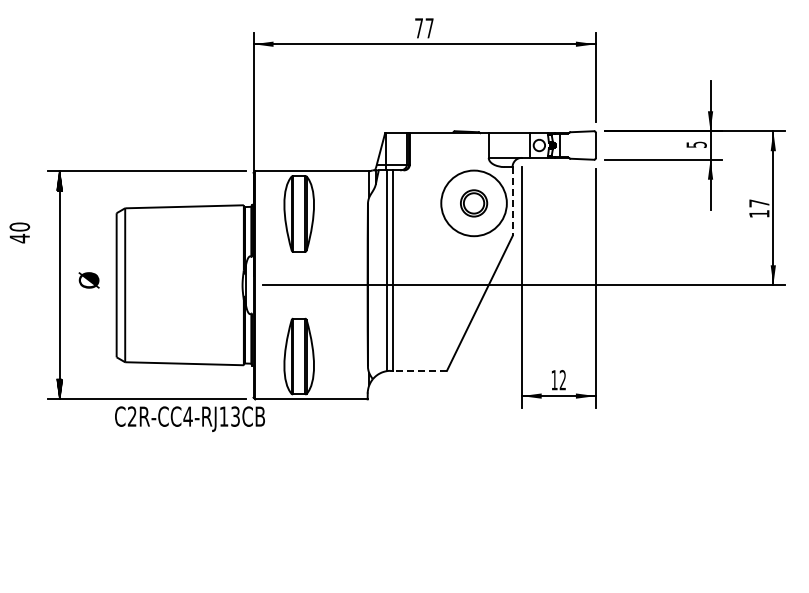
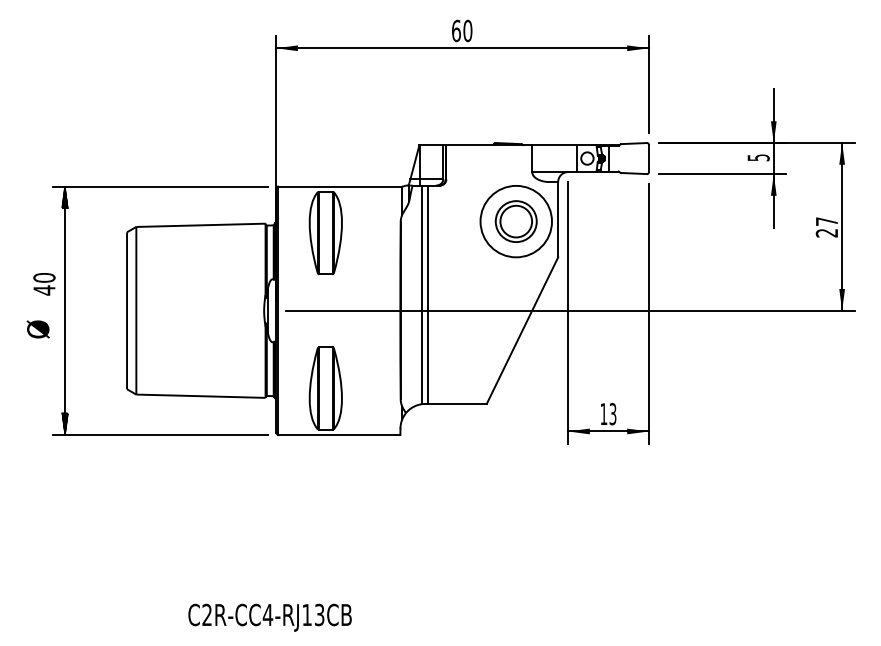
text: (424, 28) -> (462, 31), 77 -> 60
line: (512, 201) -> (558, 219), dashed -> solid
part: (473, 203) -> (515, 221), size x1.43
text: (759, 213) -> (827, 232), 17 -> 27
text: (19, 232) -> (44, 283), moved
text: (88, 280) -> (37, 329), moved
line: (419, 370) -> (456, 403), dashed -> solid
text: (562, 380) -> (612, 414), 12 -> 13
text: (189, 418) -> (269, 617), moved

